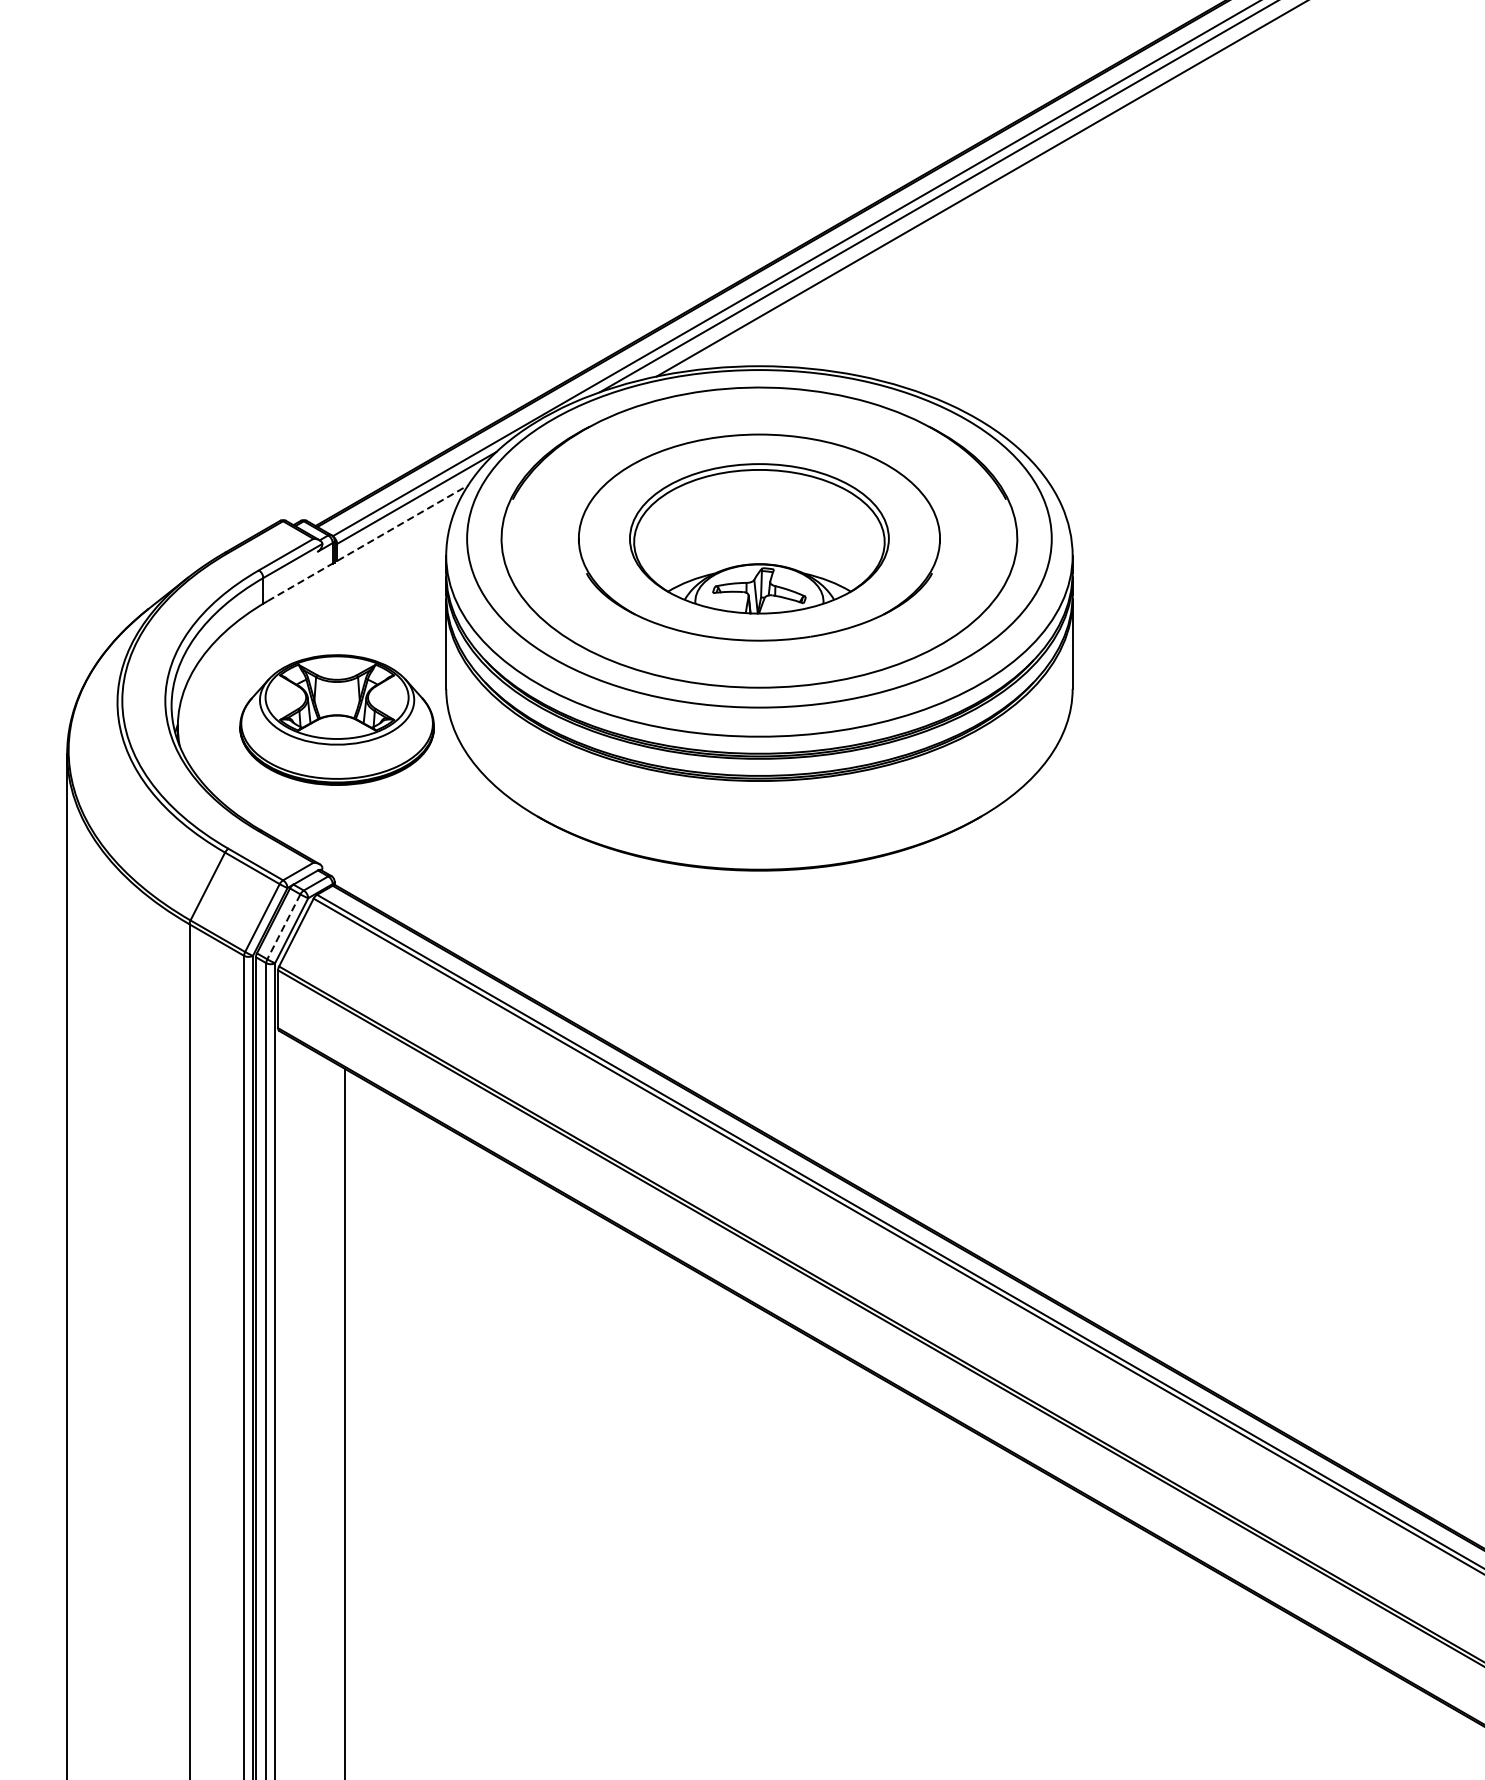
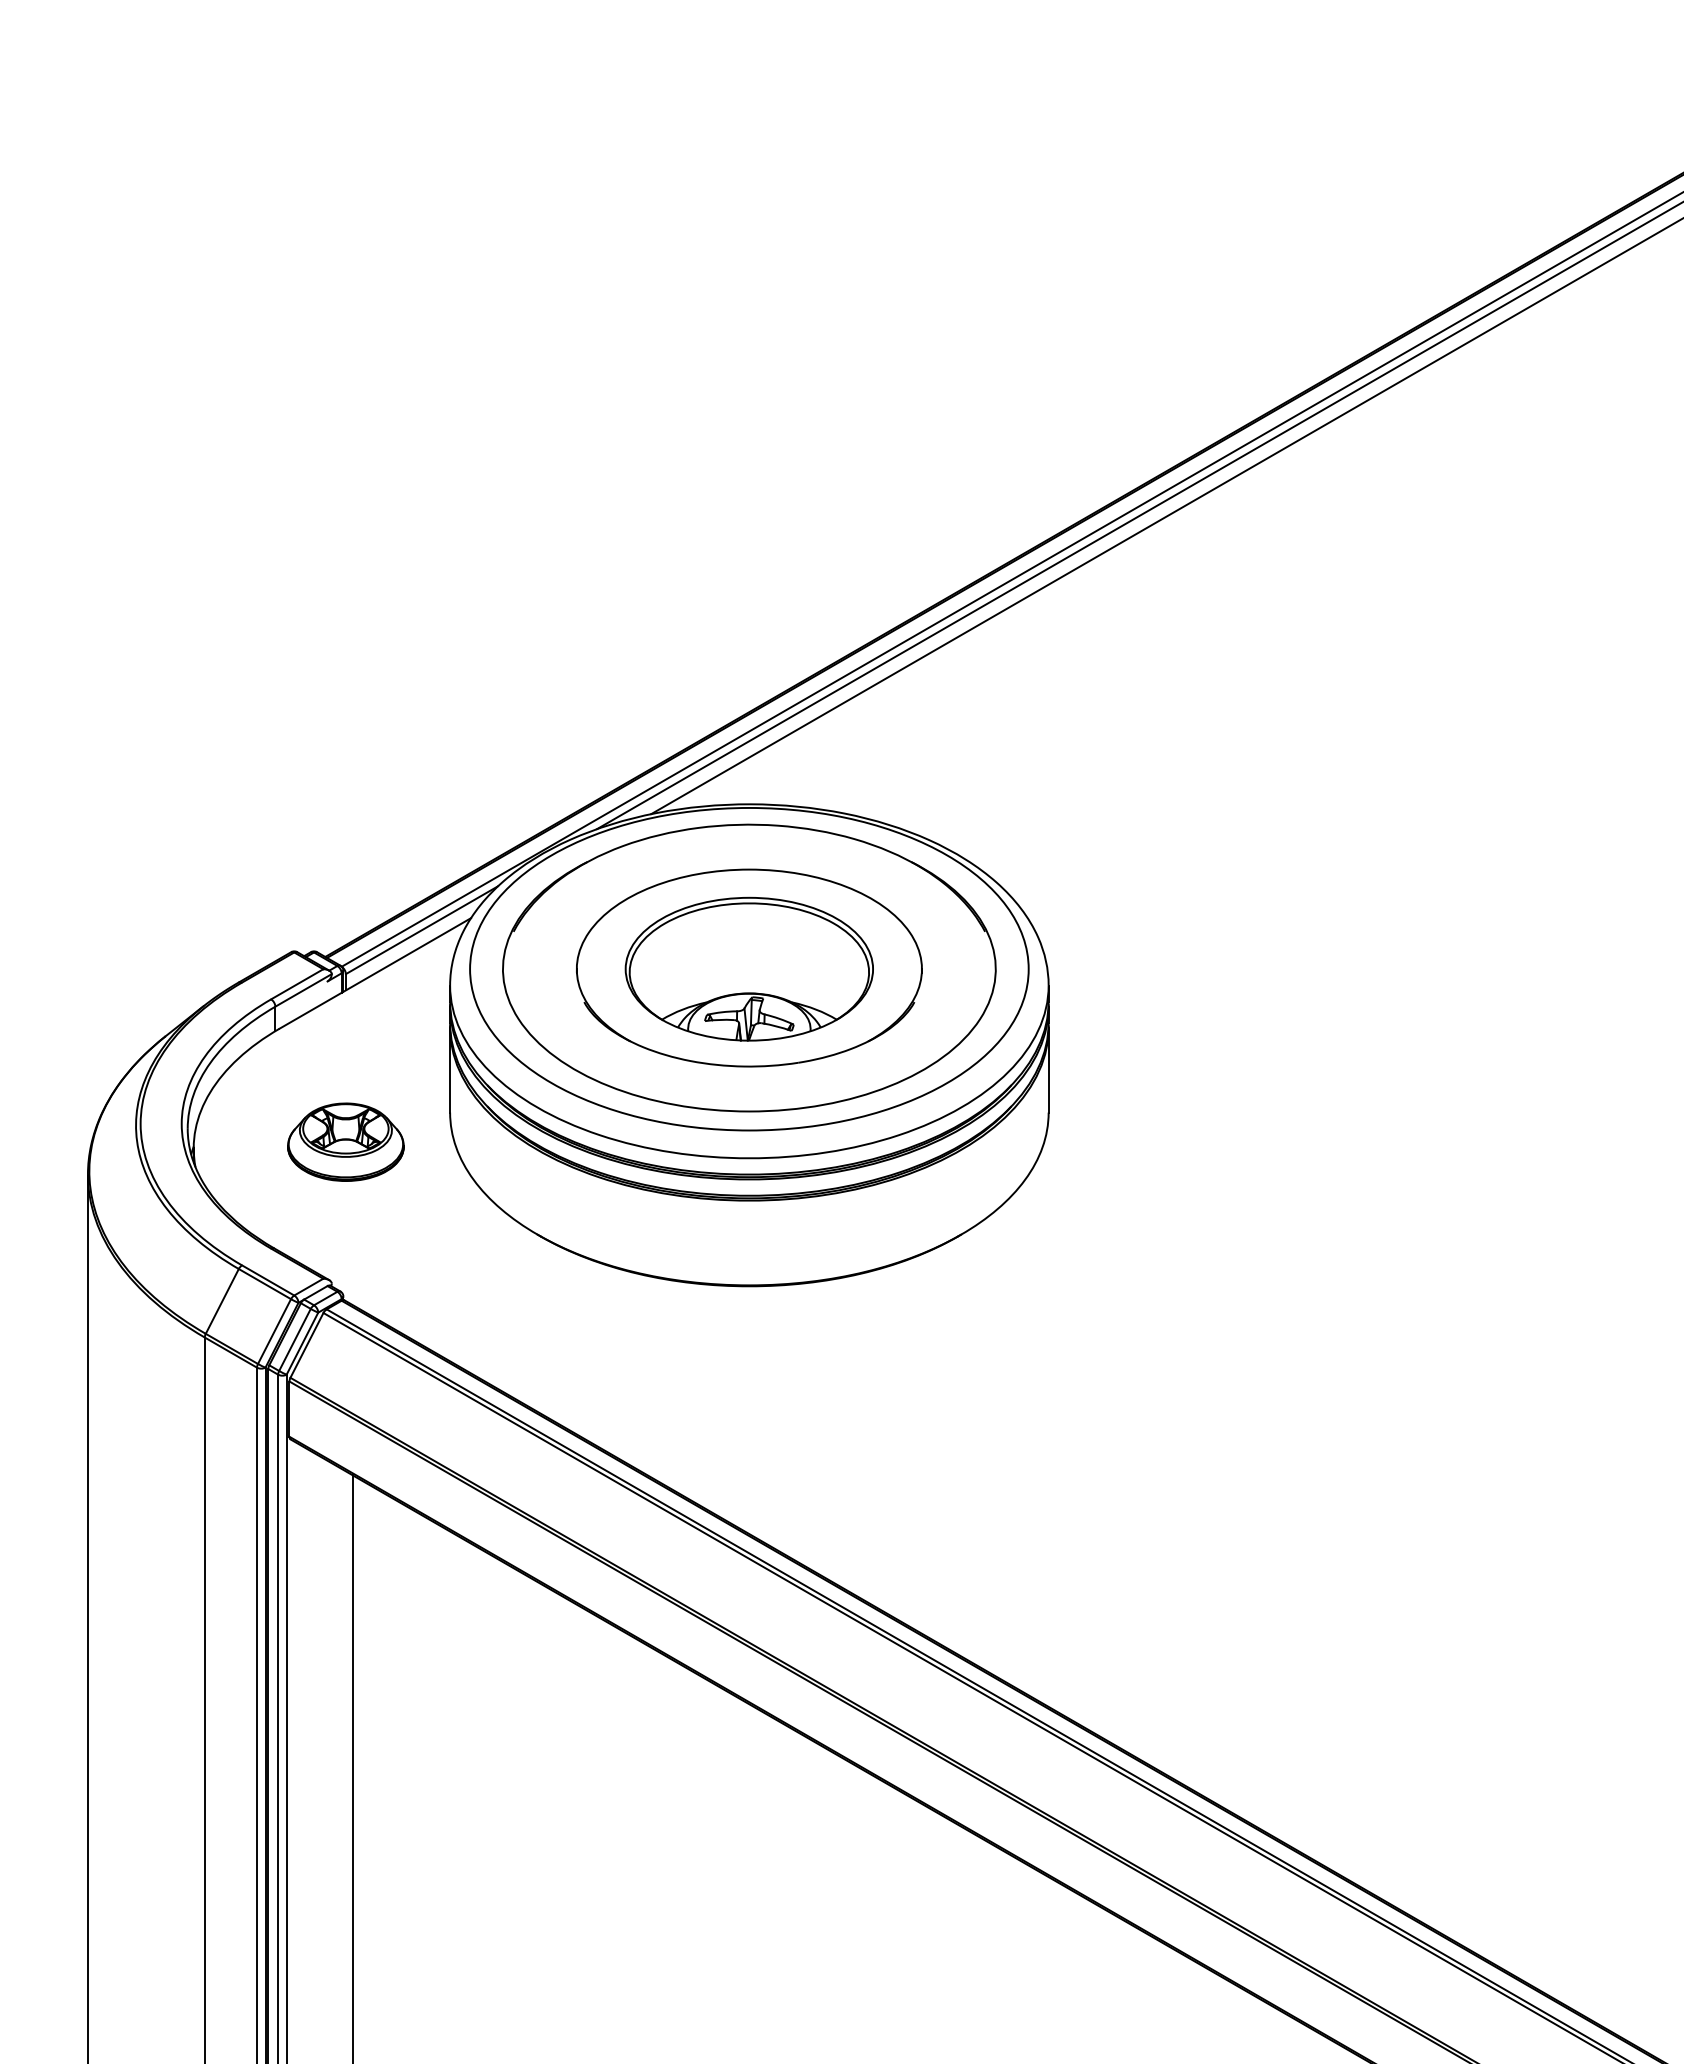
line: (368, 543) -> (375, 973), dashed -> solid
part: (336, 719) -> (345, 1141), size x0.62
line: (283, 926) -> (294, 1339), dashed -> solid

